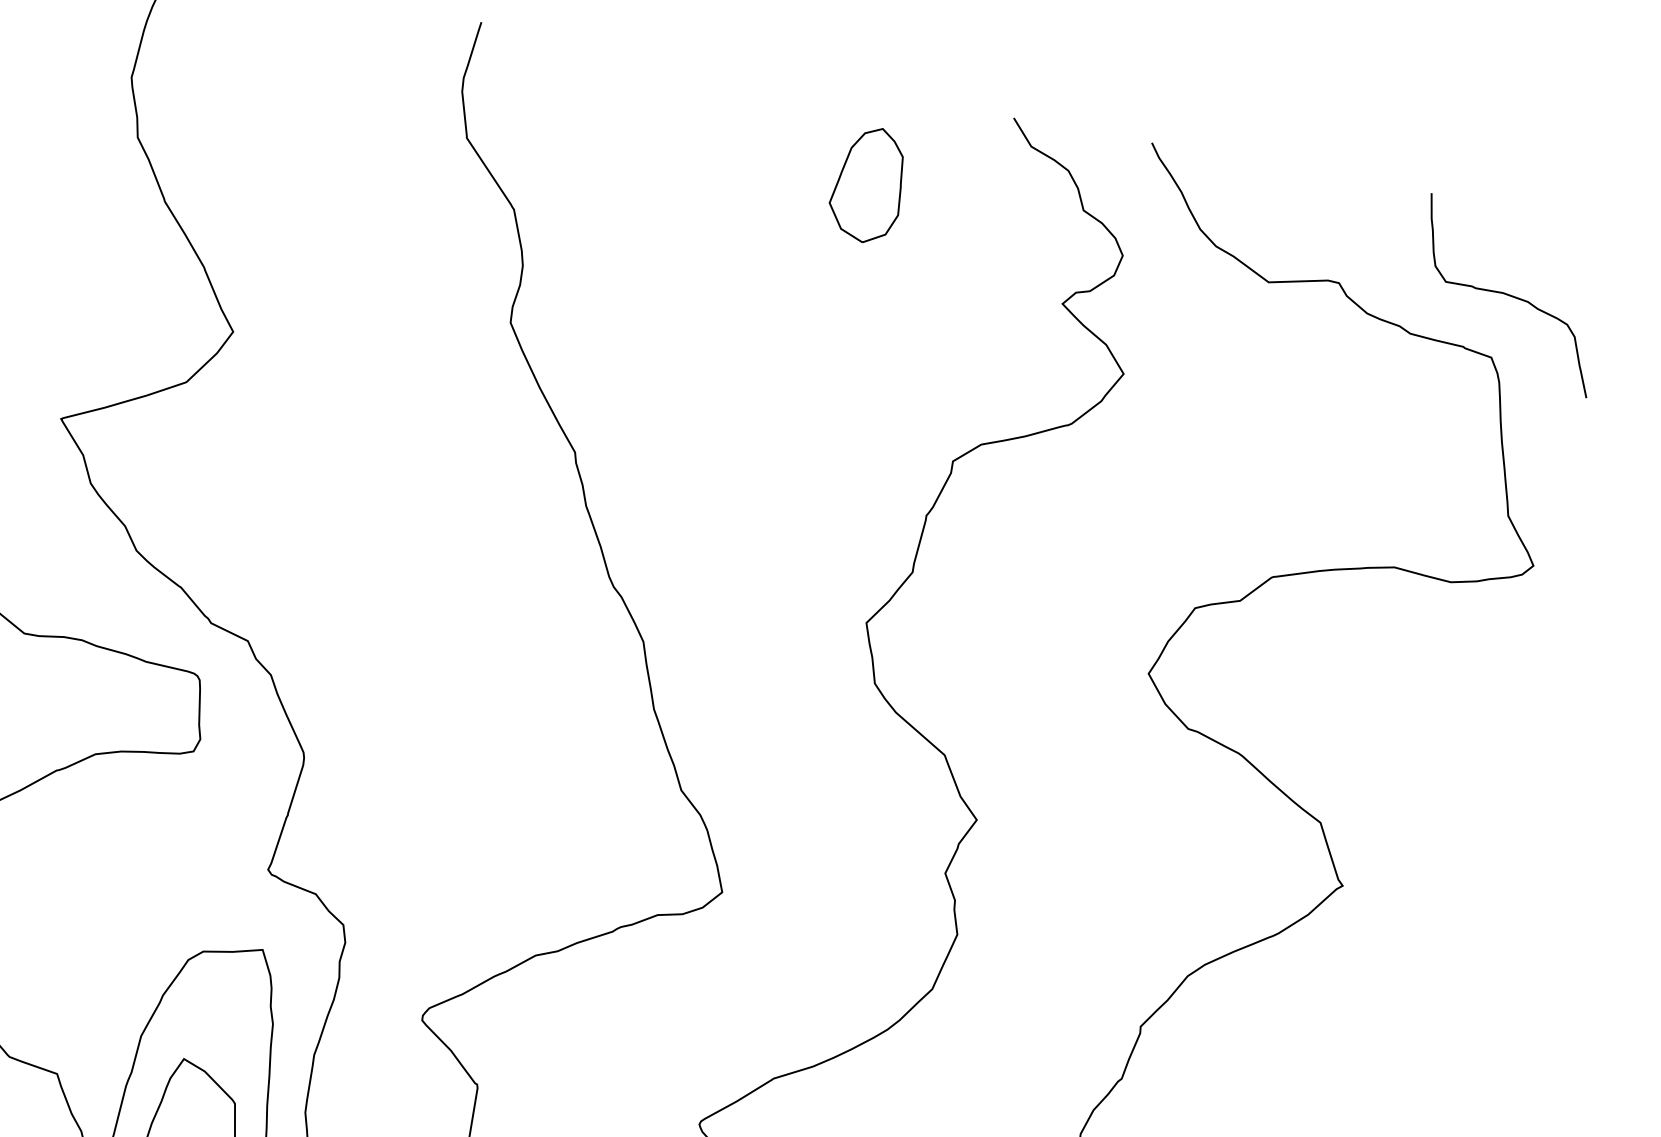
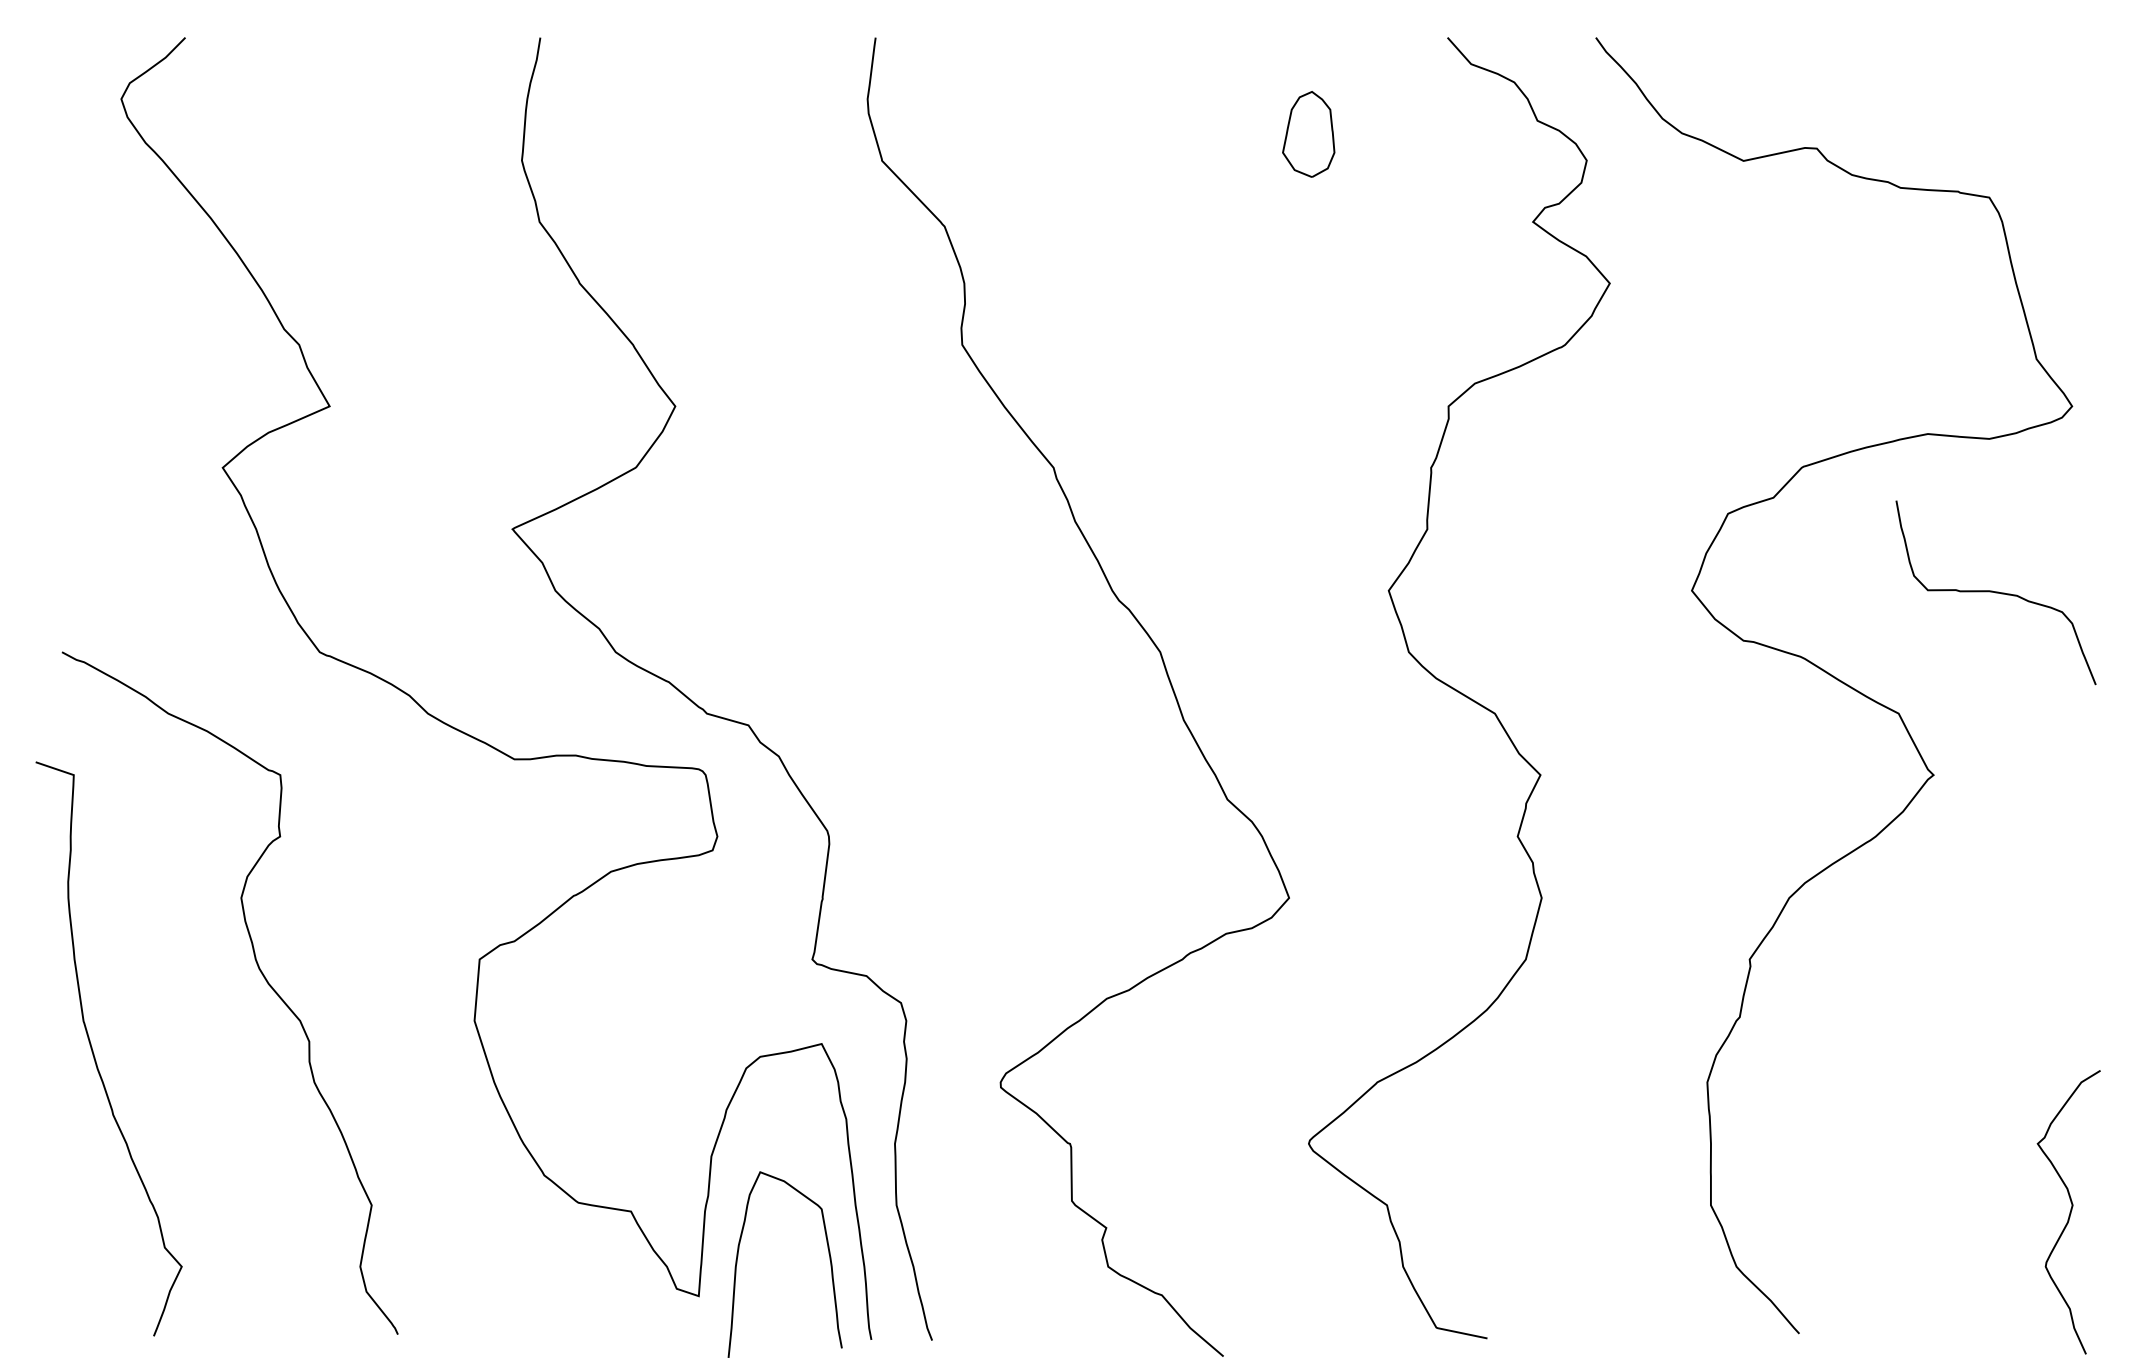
part: (868, 184) -> (1308, 134), size x0.7
curve: (1508, 295) -> (1995, 592), moved

